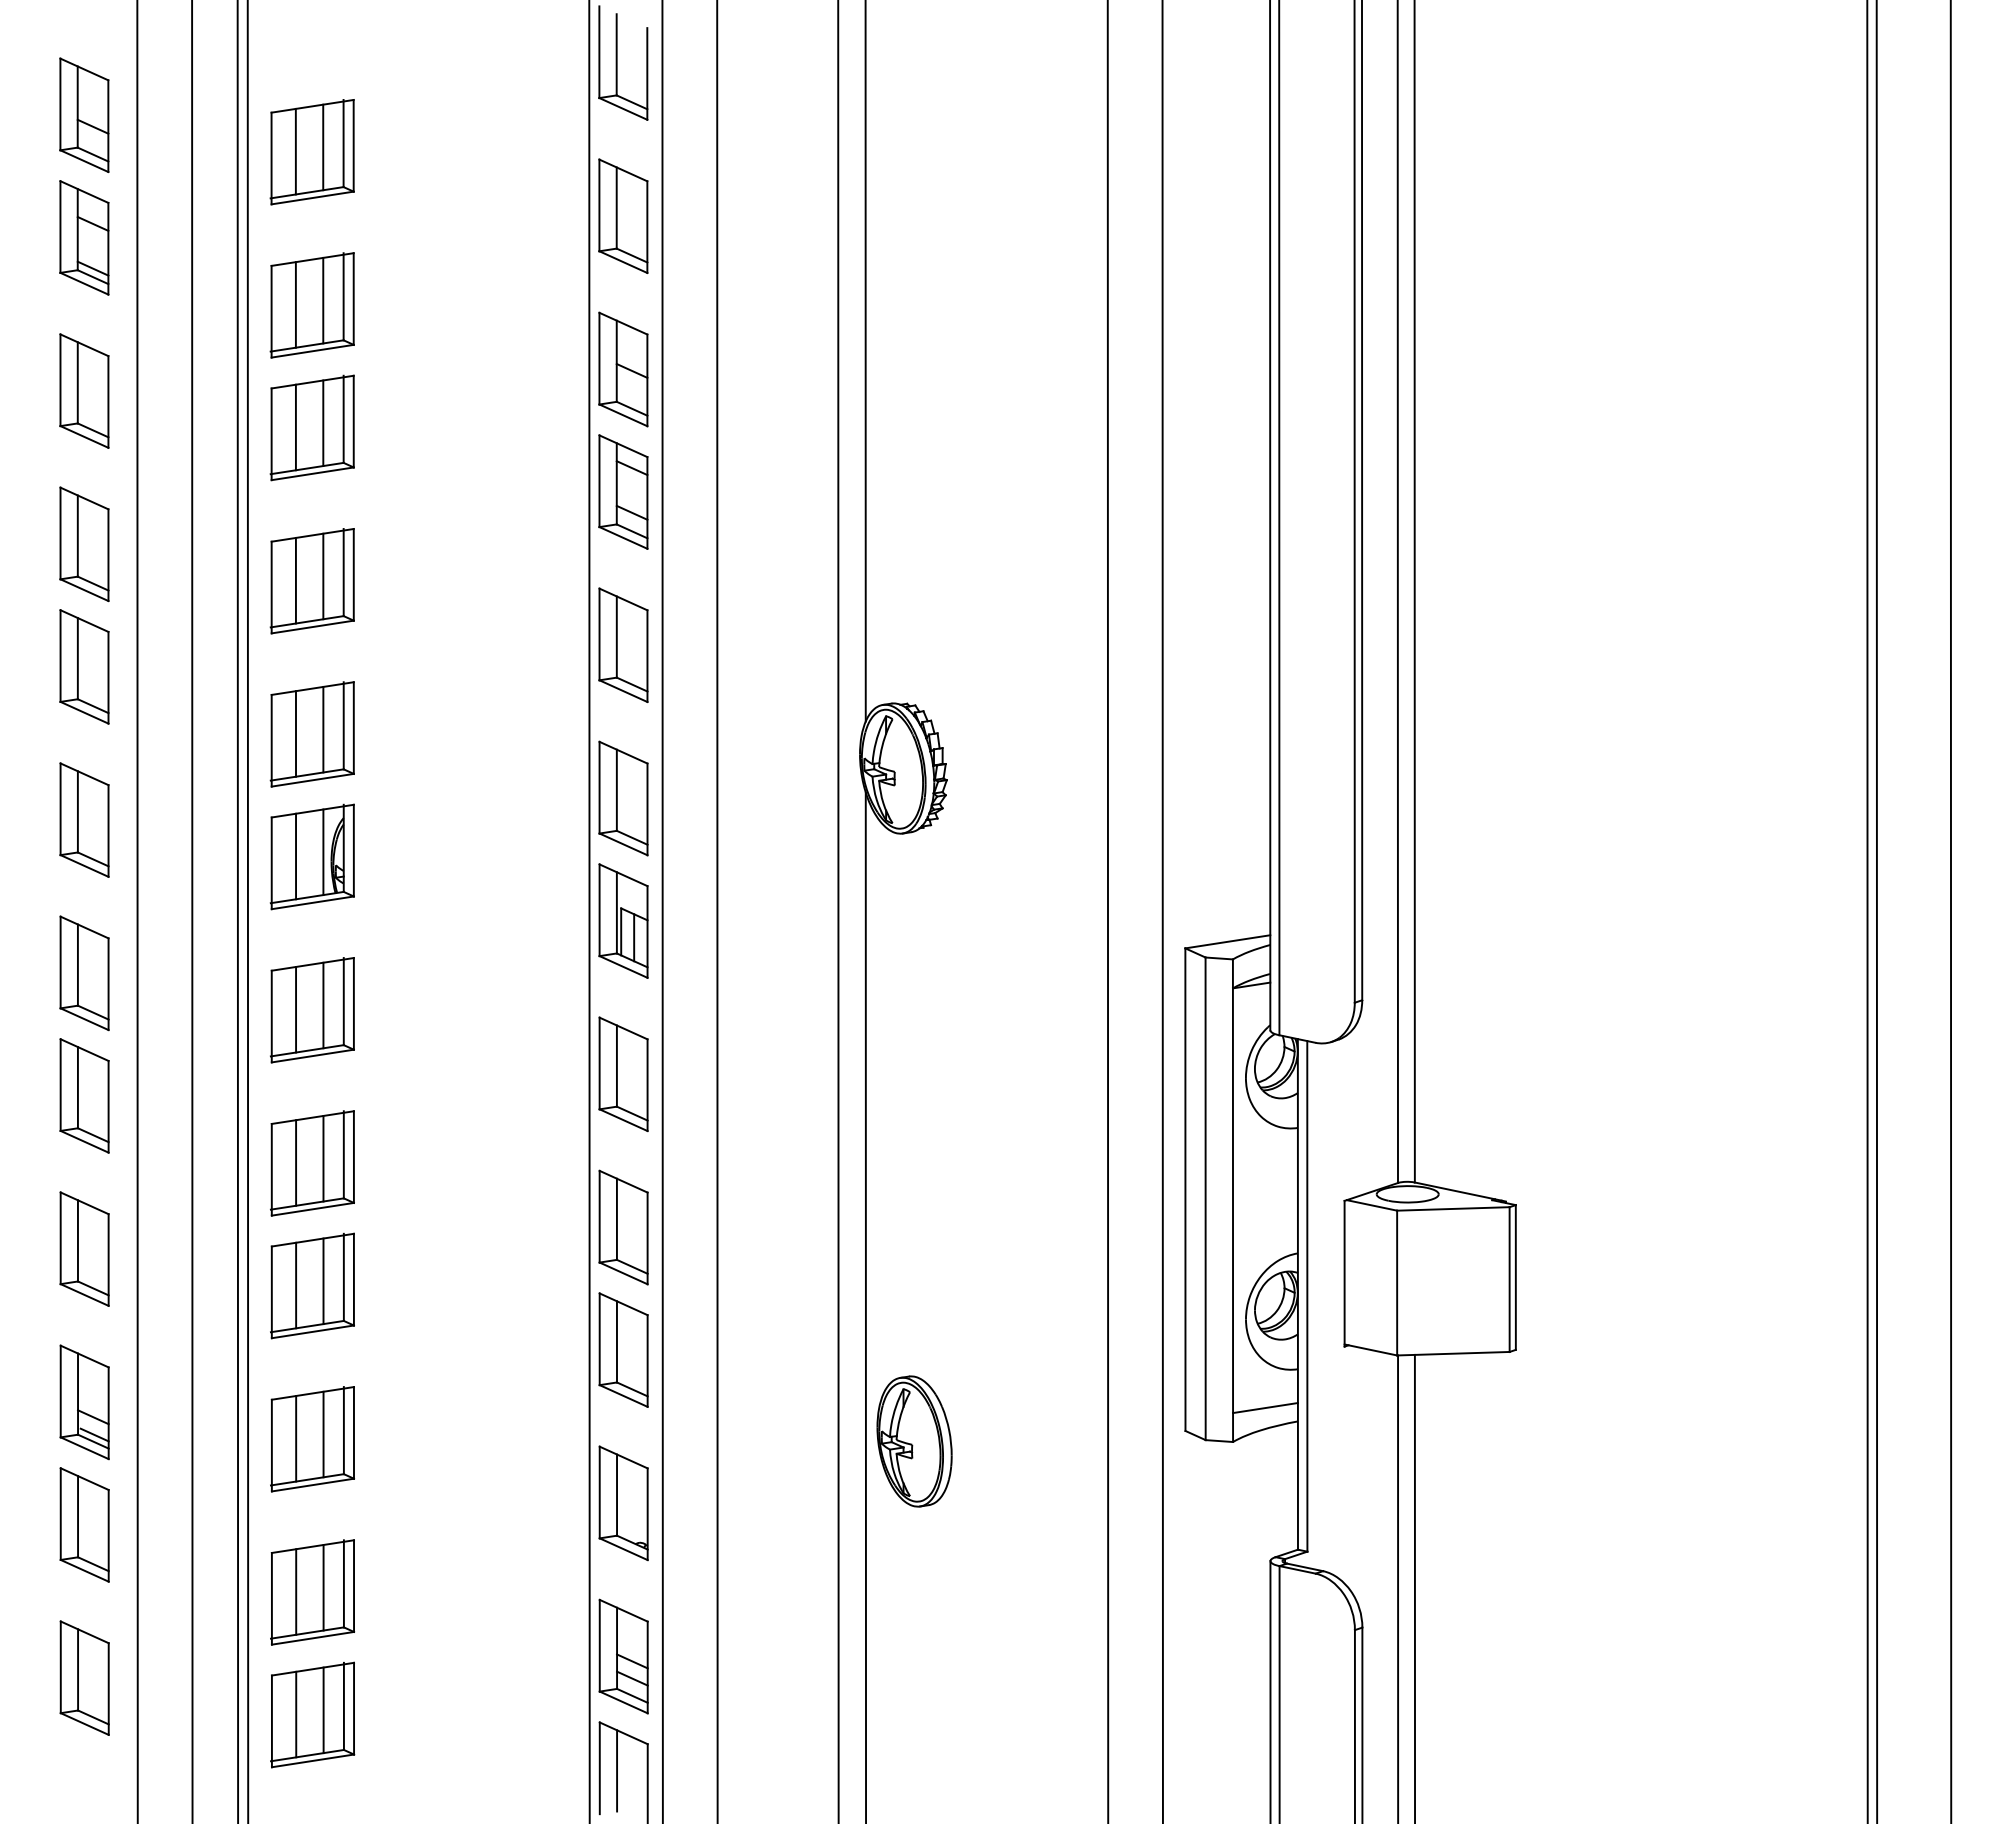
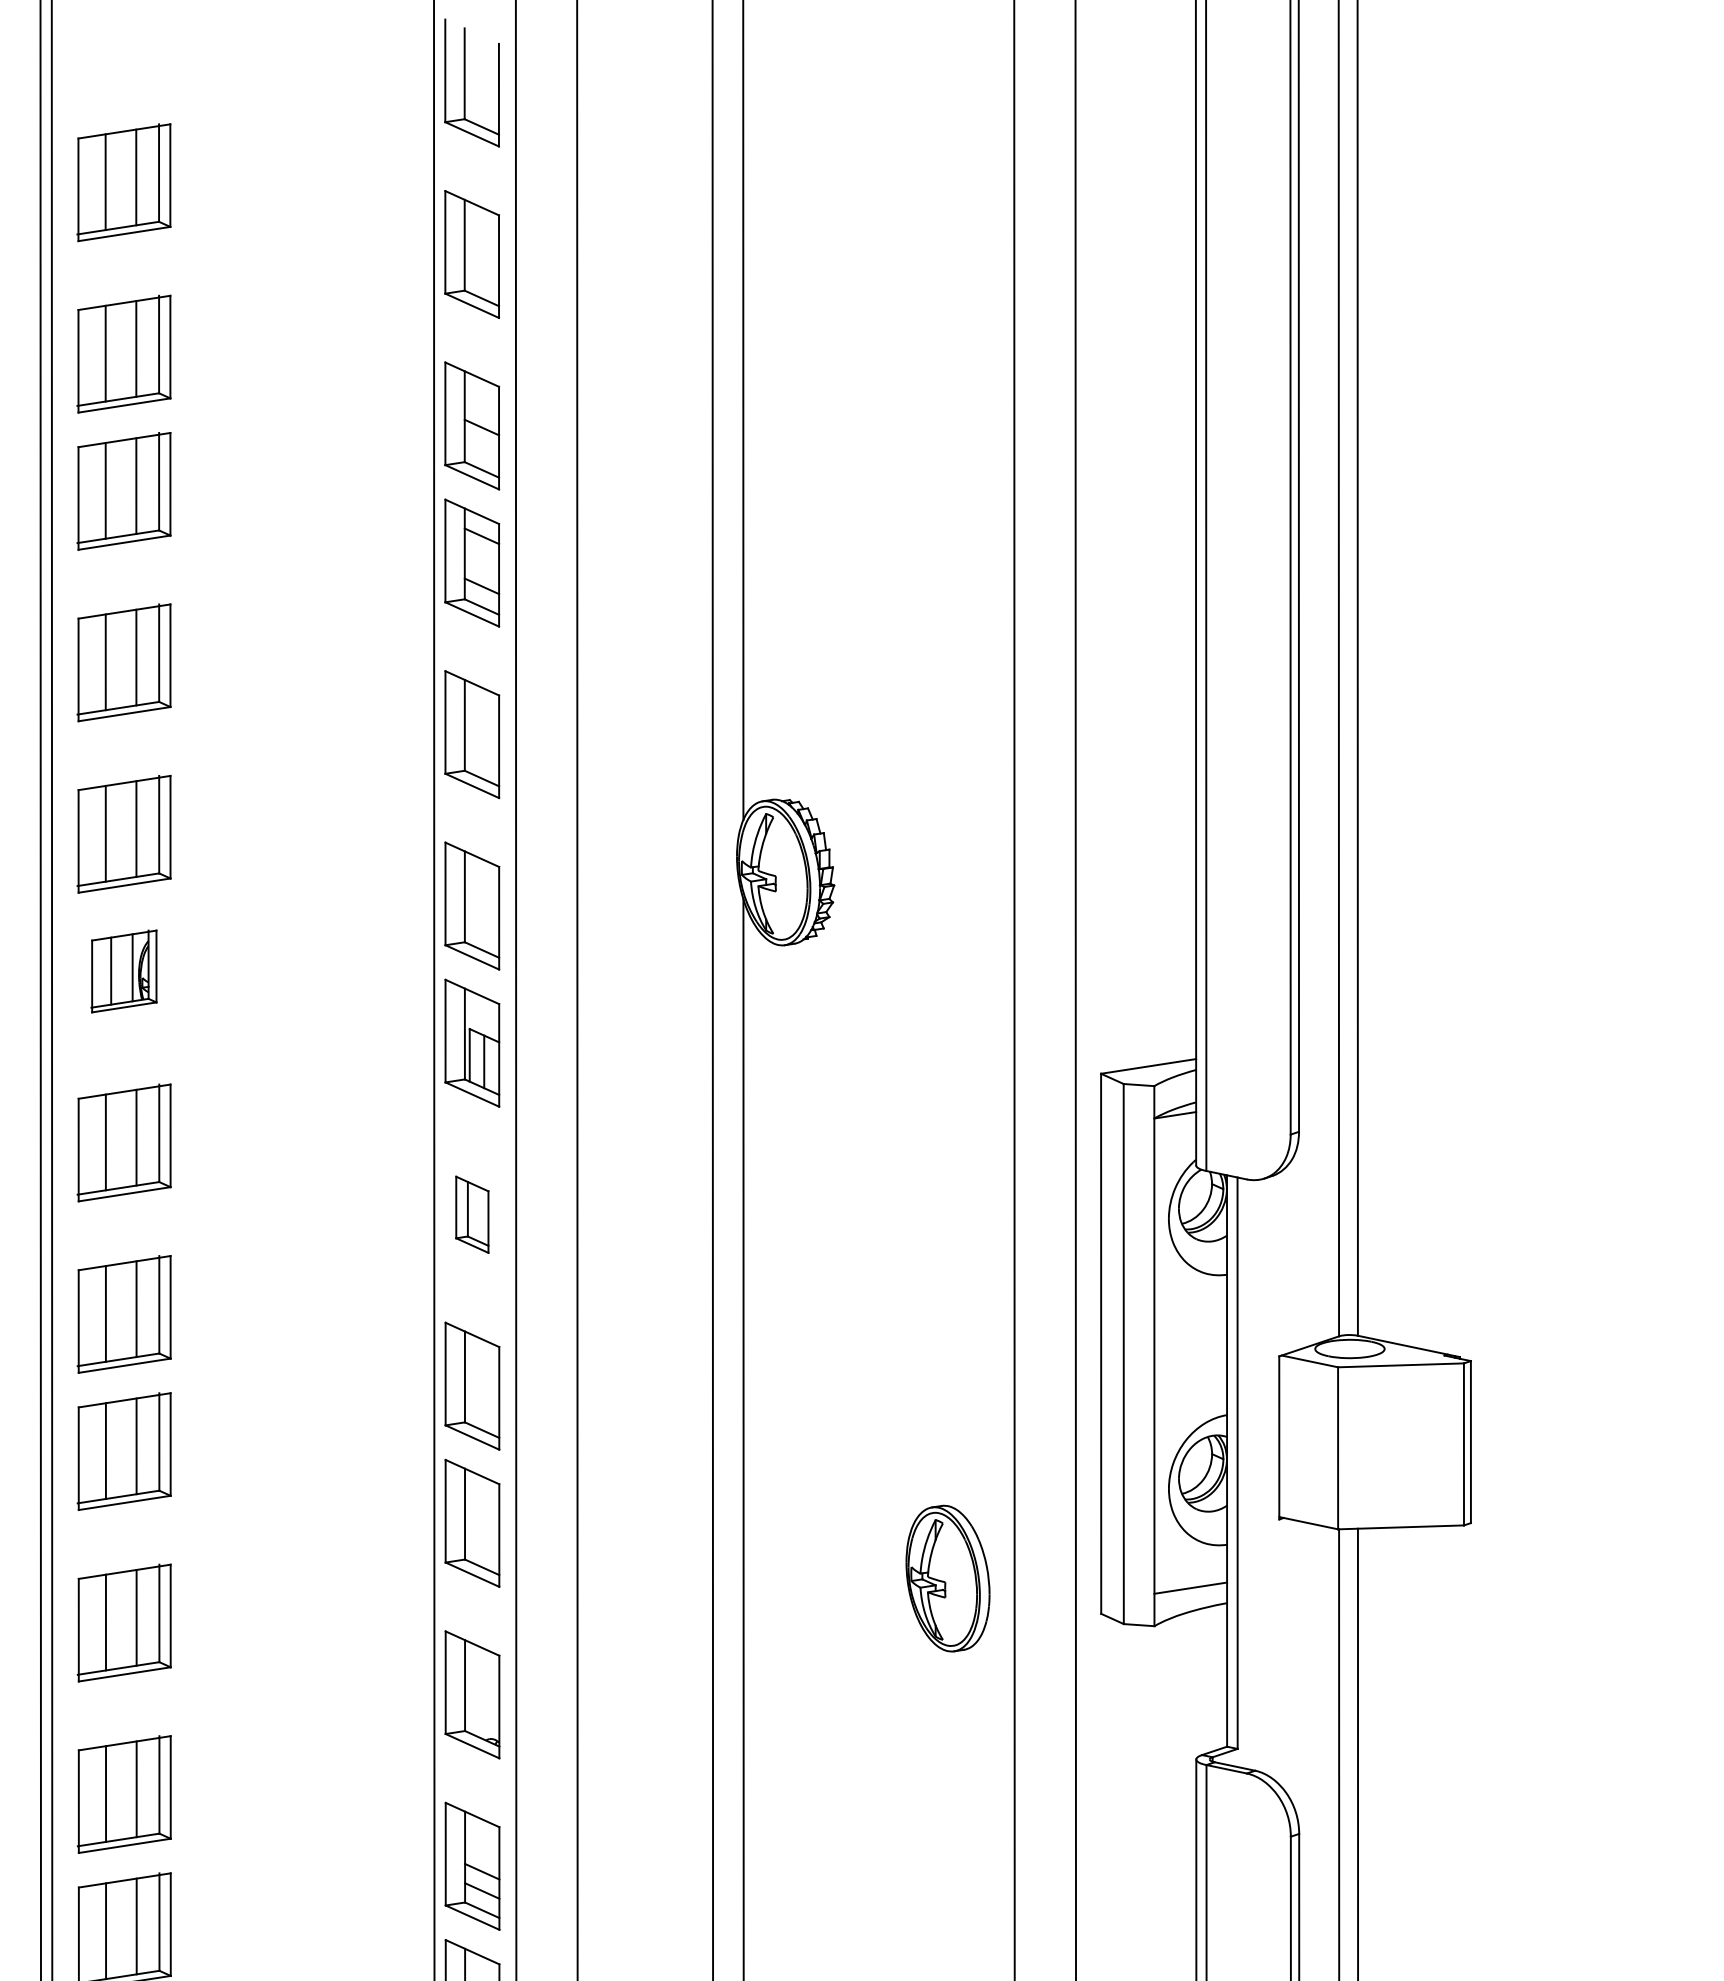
part: (311, 856) -> (123, 970), size x0.7
part: (623, 1074) -> (472, 1214), size x0.6
part: (914, 1441) -> (947, 1578), moved

